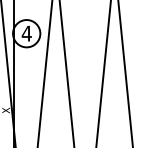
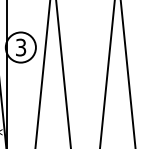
text: (26, 33) -> (20, 47), 4 -> 3

